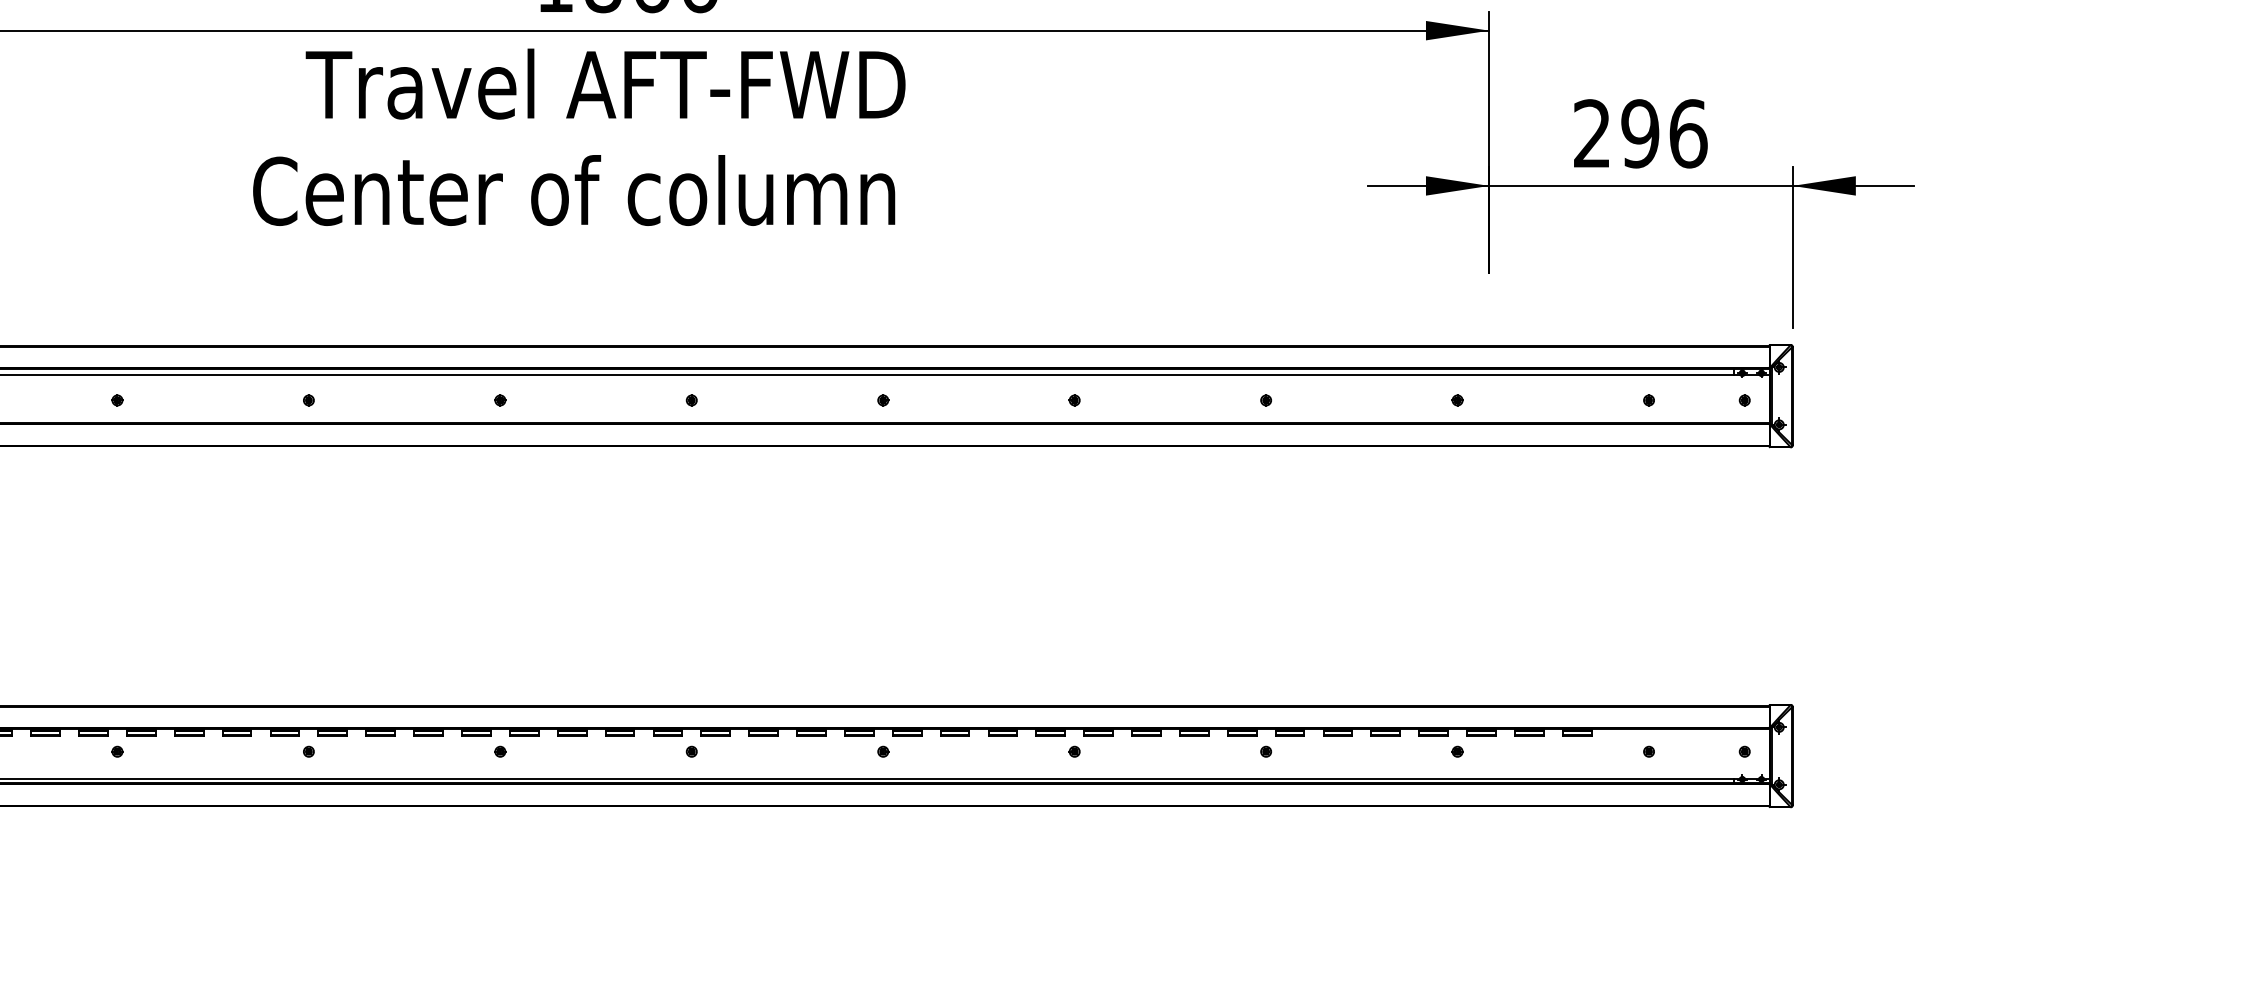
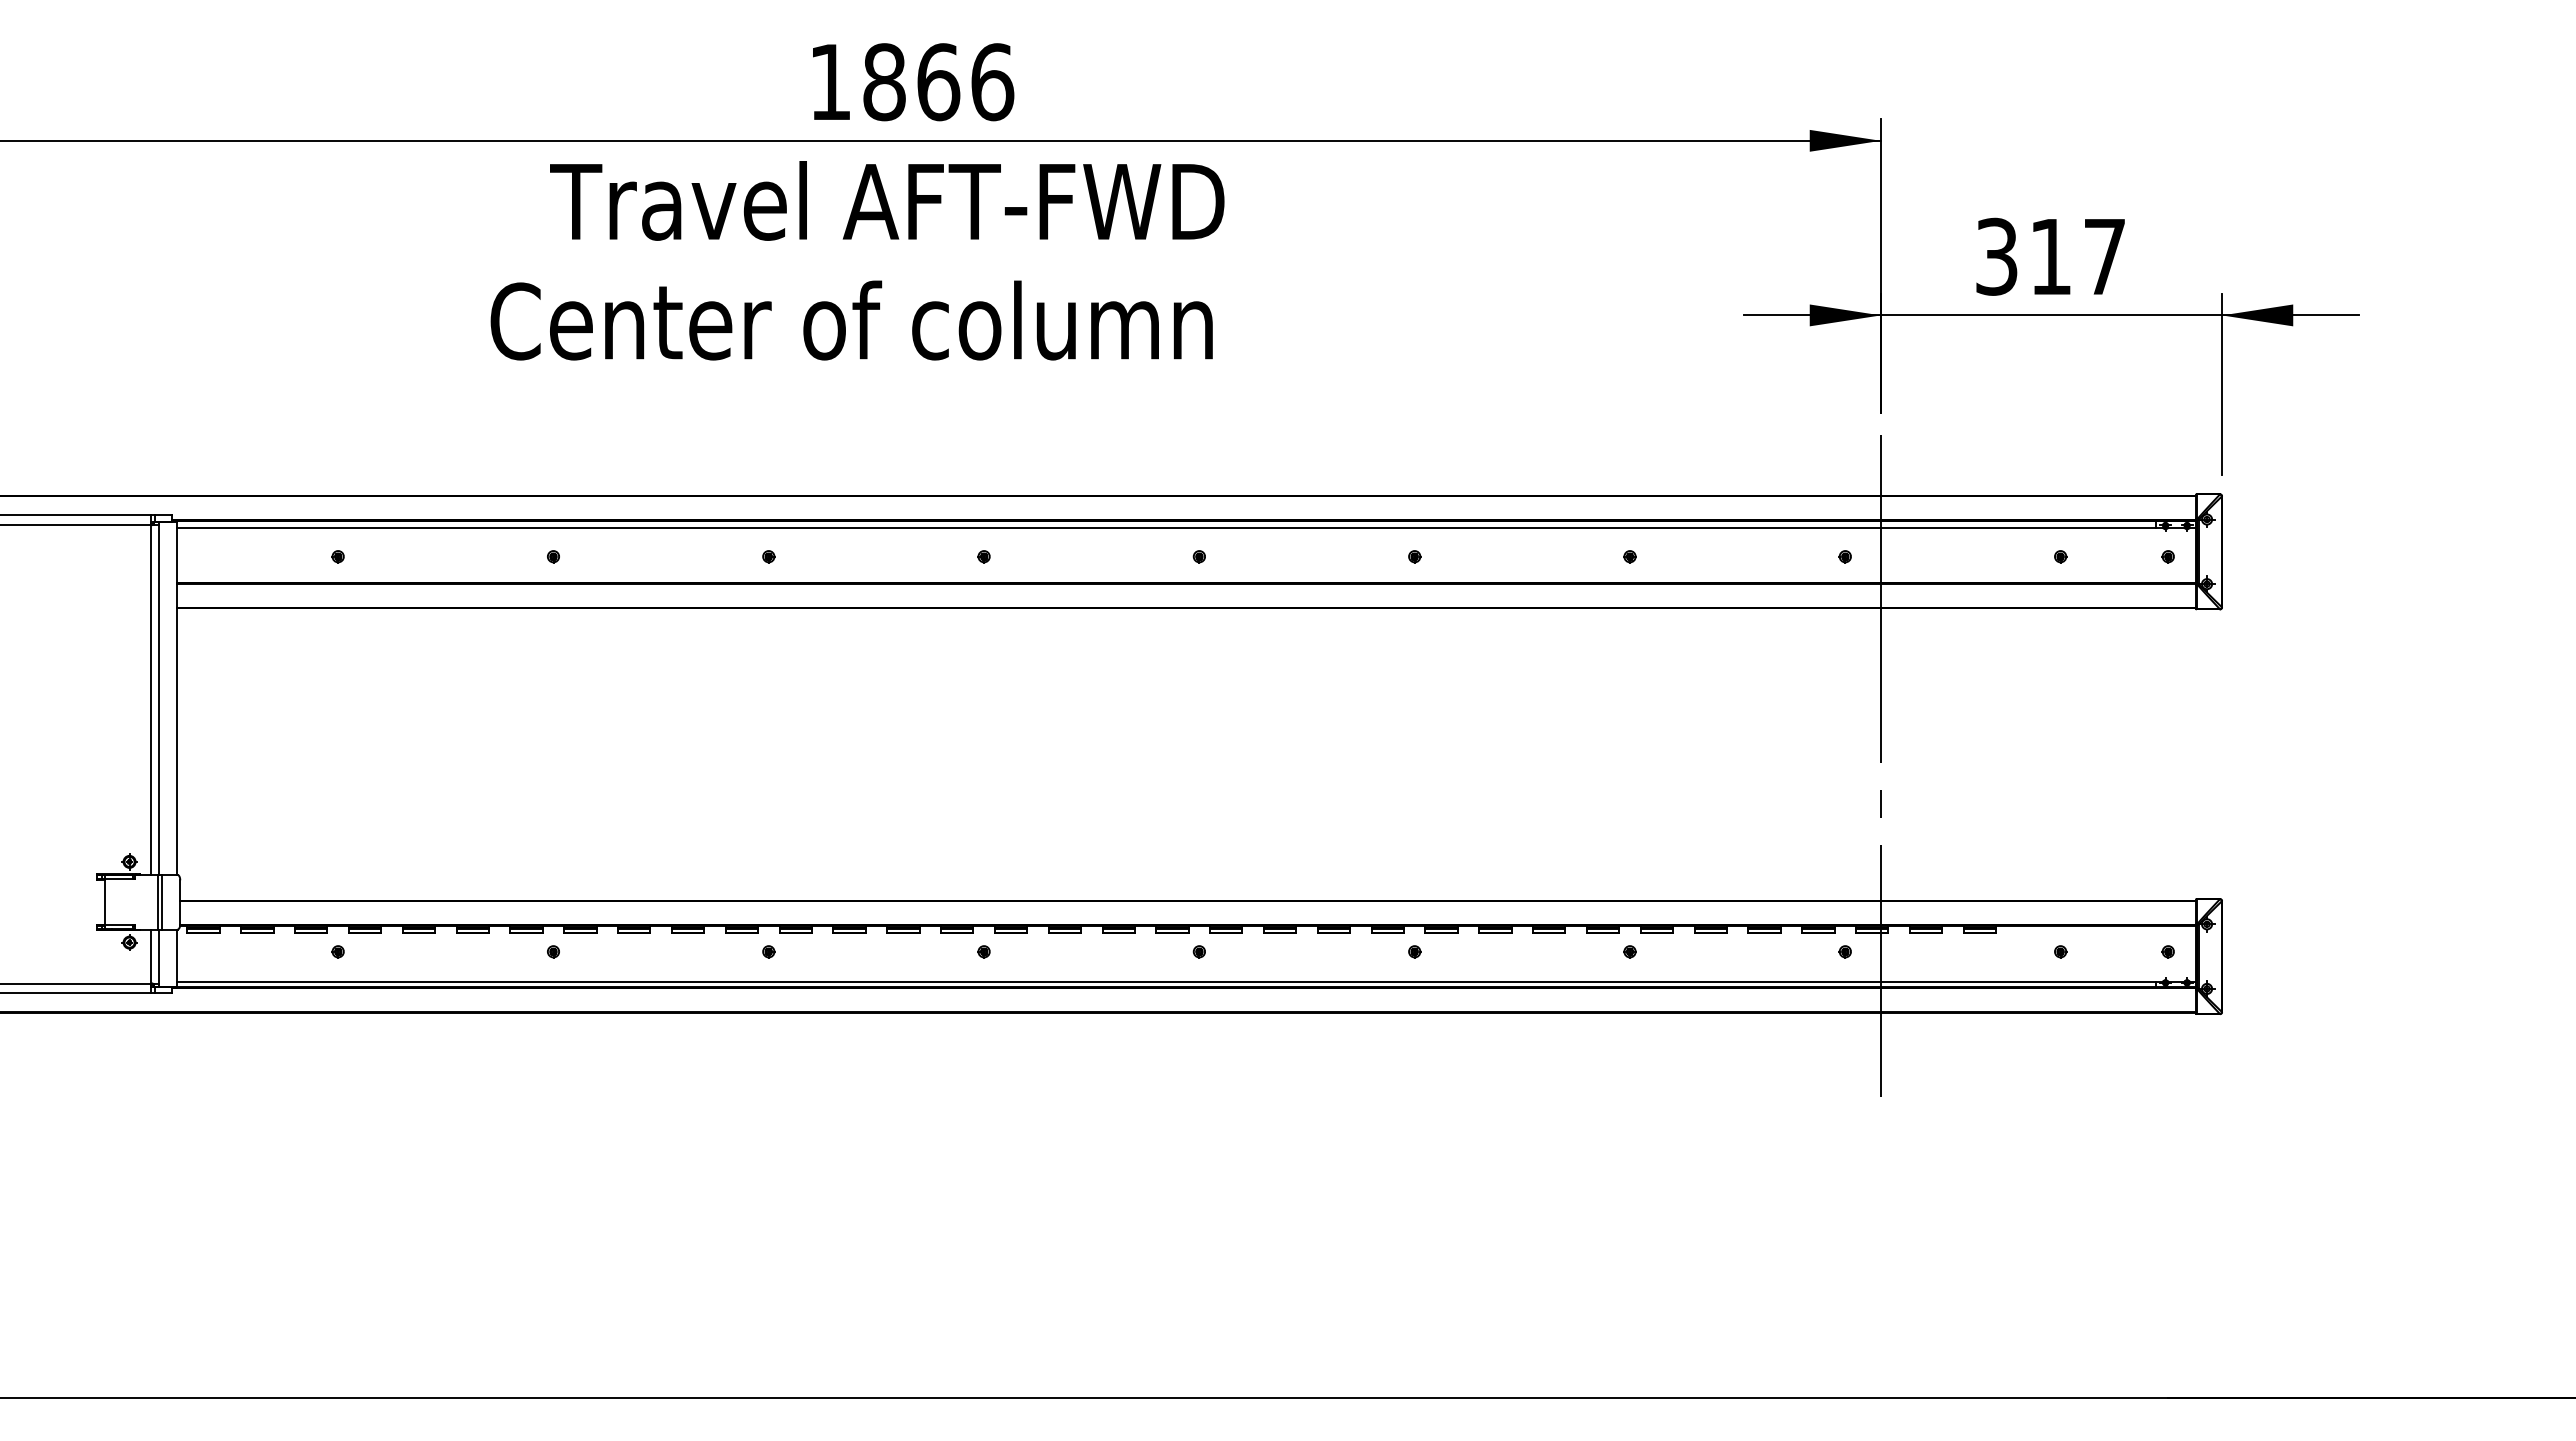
text: (1640, 133) -> (2051, 256), 296 -> 317
line: (1488, 586) -> (1880, 765), added

